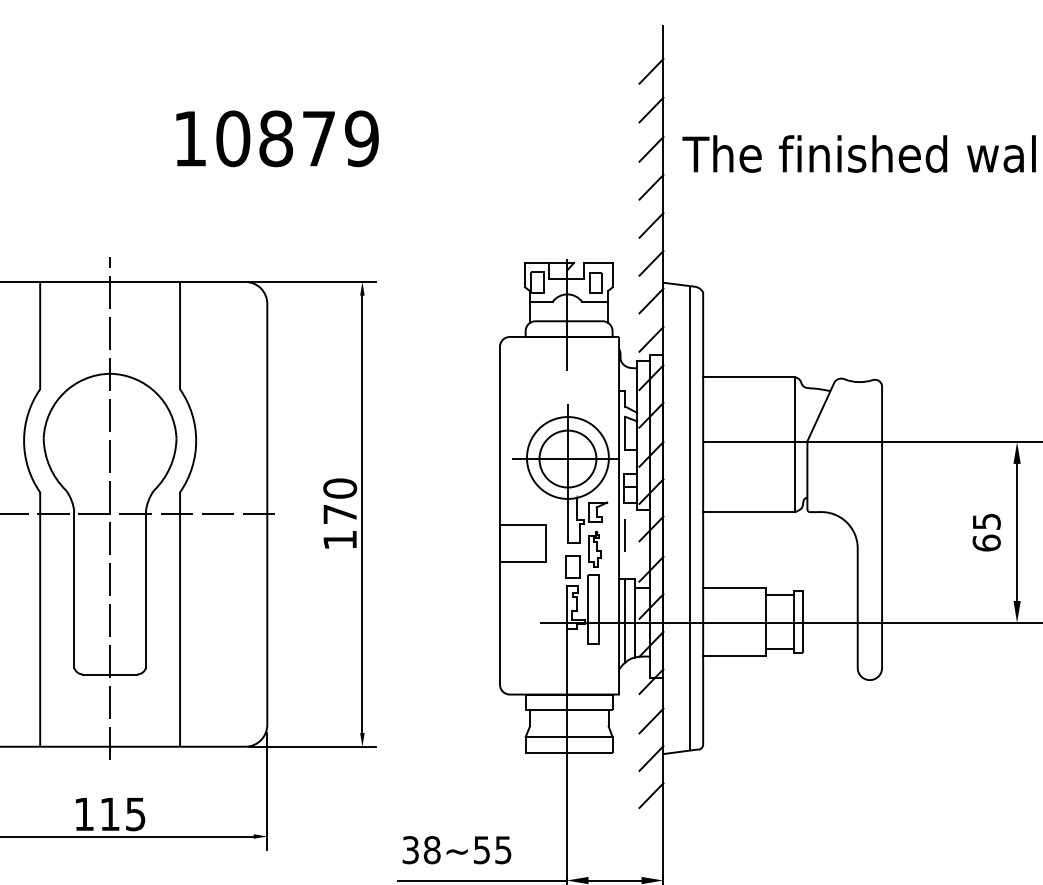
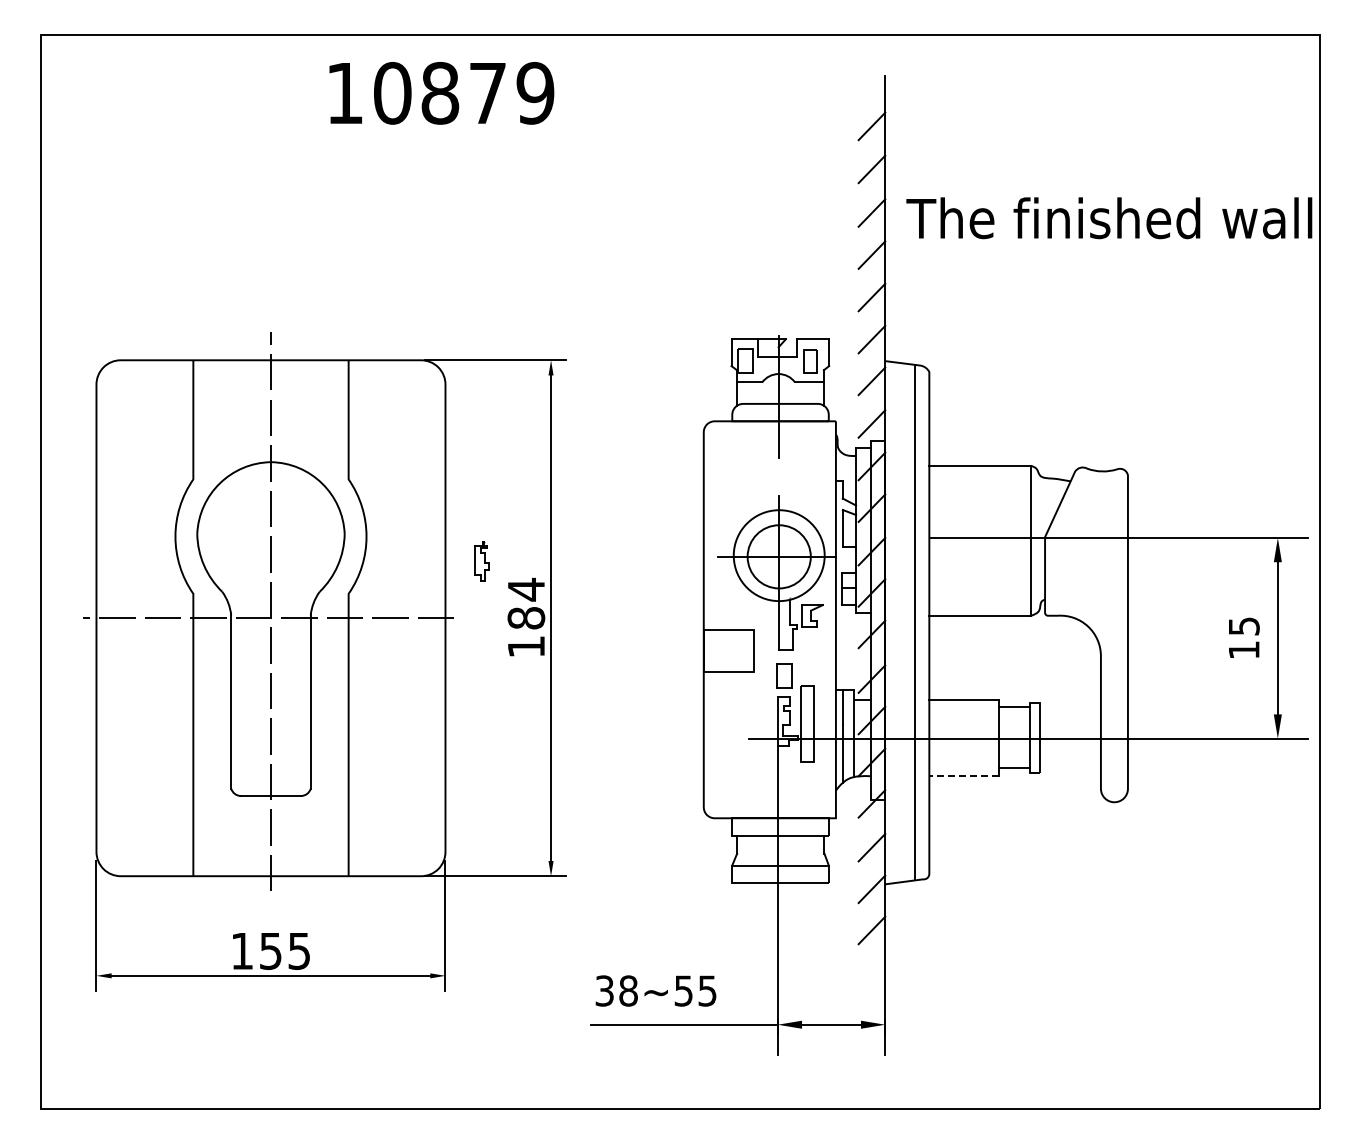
text: (277, 138) -> (441, 93), moved
text: (340, 501) -> (526, 603), 170 -> 184
line: (624, 535) -> (842, 641), removed
text: (986, 542) -> (1243, 649), 65 -> 15
part: (594, 549) -> (481, 561), moved
line: (733, 656) -> (963, 775), solid -> dashed
text: (109, 814) -> (270, 951), 115 -> 155

